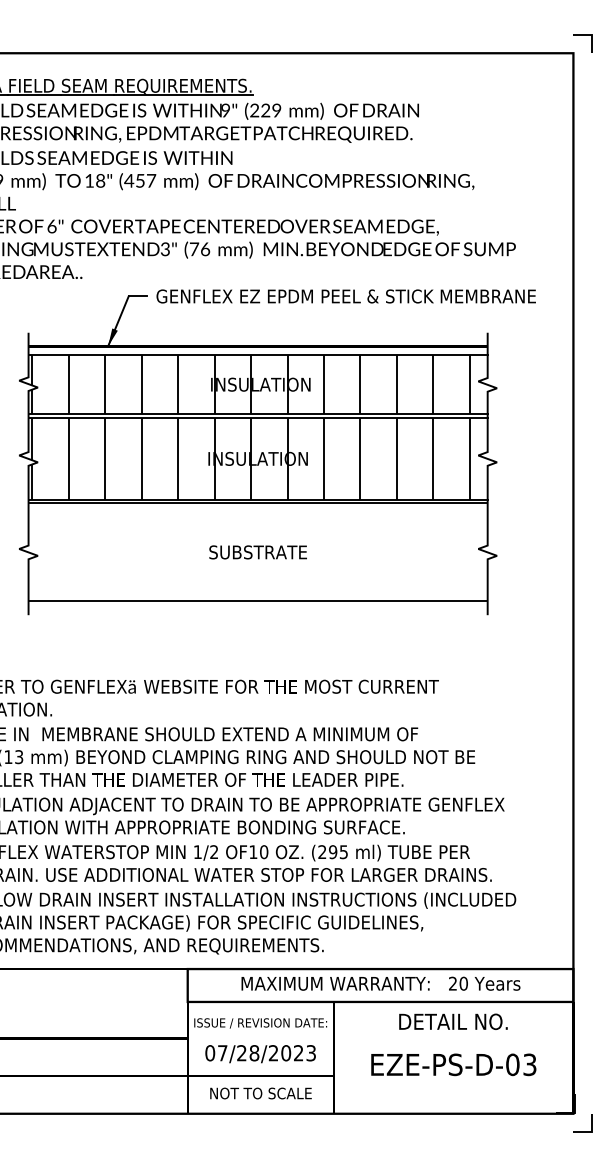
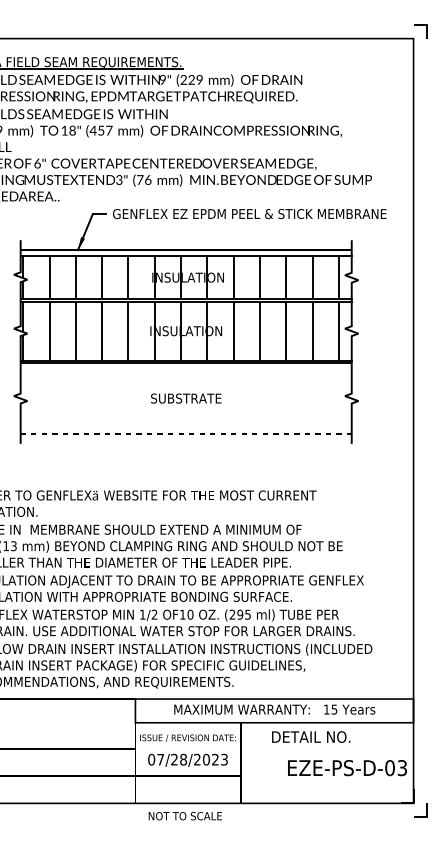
line: (258, 601) -> (186, 433), solid -> dashed
text: (458, 983) -> (330, 709), 20 -> 15
text: (453, 1021) -> (311, 736), moved
text: (453, 1064) -> (347, 767), moved
text: (260, 1093) -> (185, 816), moved

